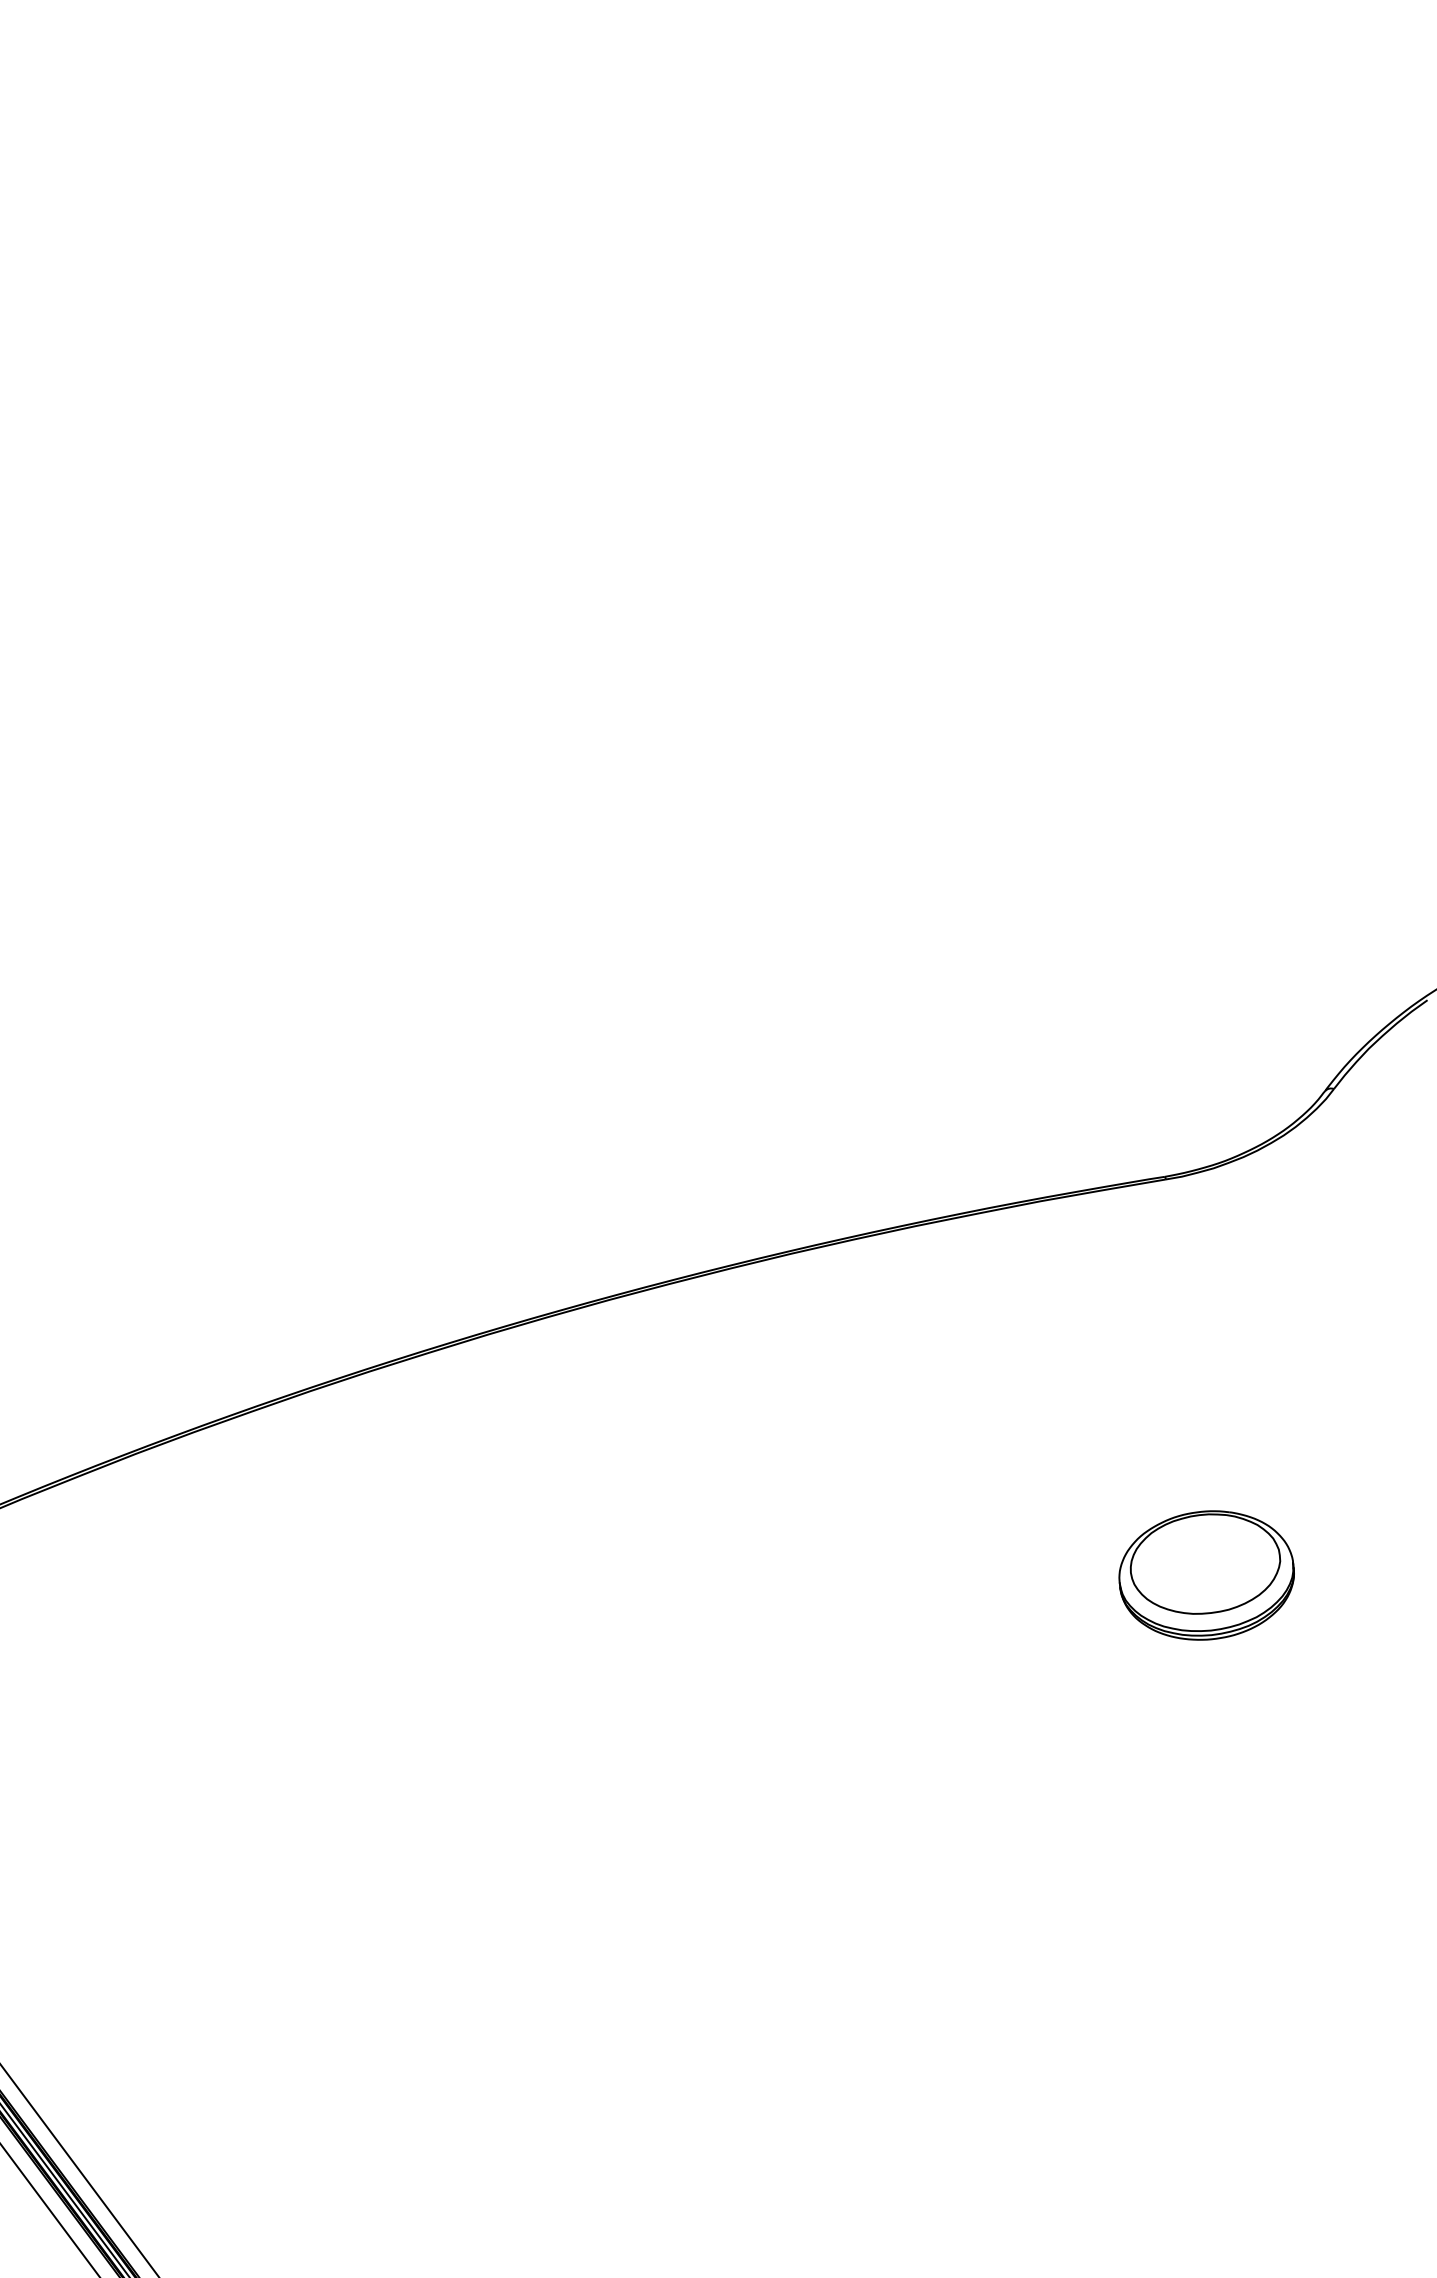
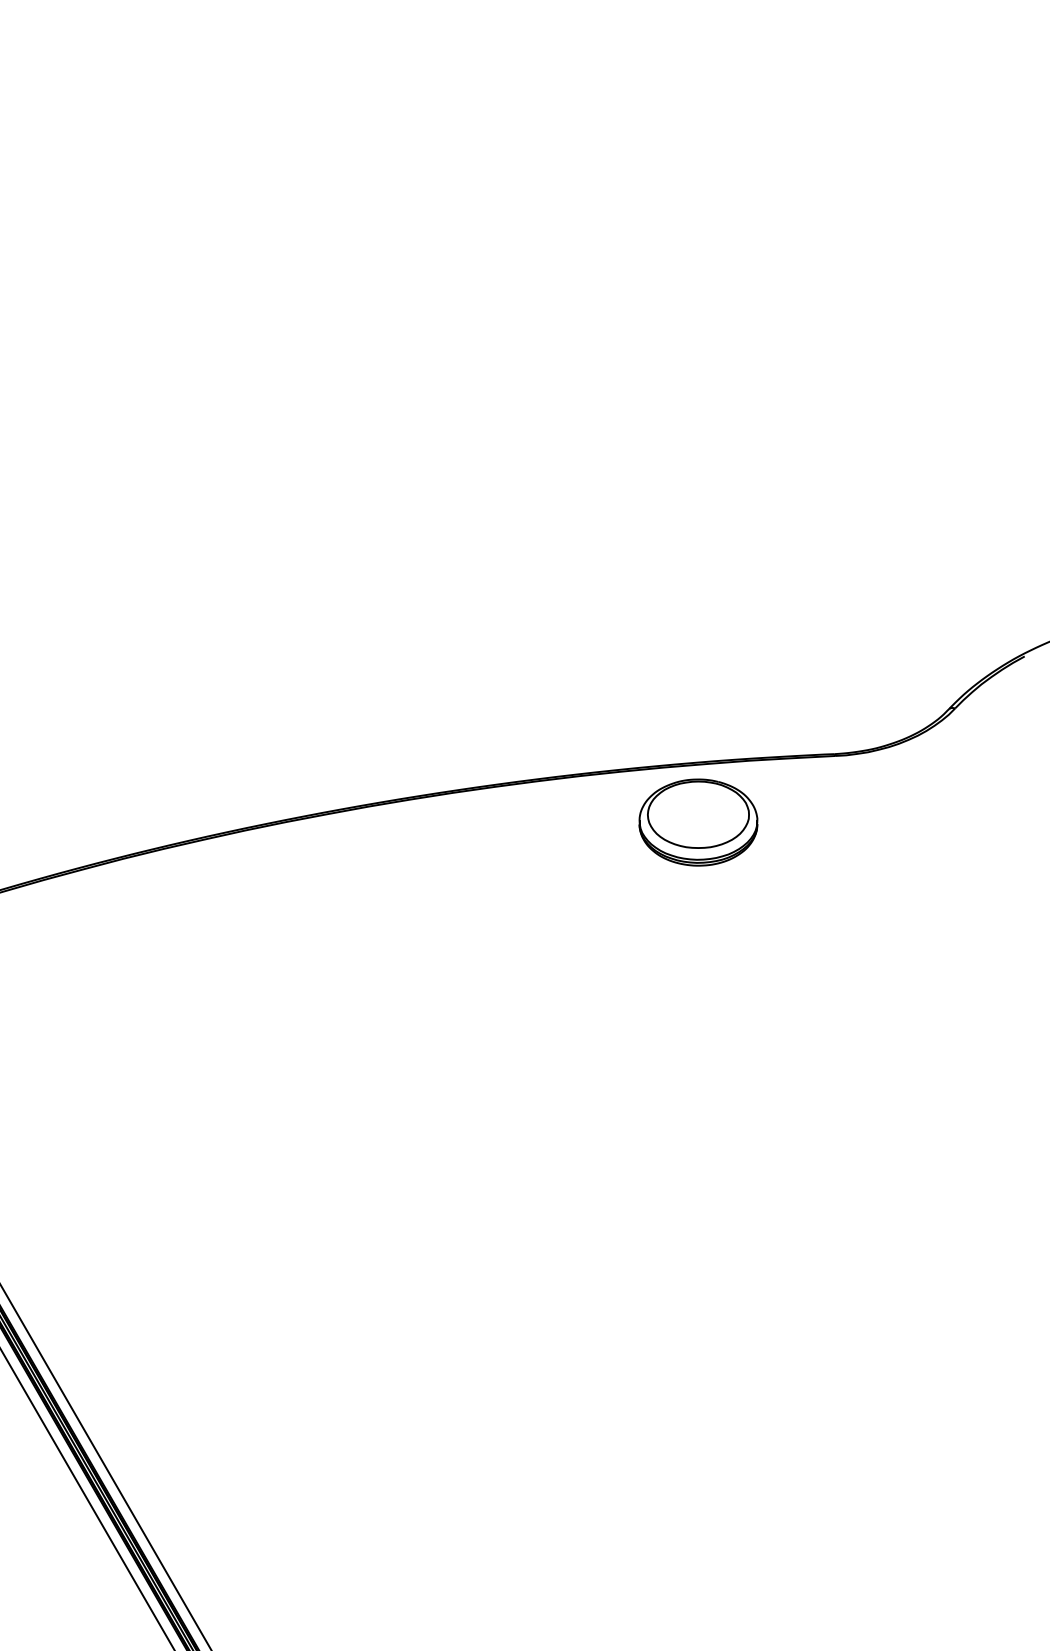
part: (1206, 1575) -> (698, 822), moved

